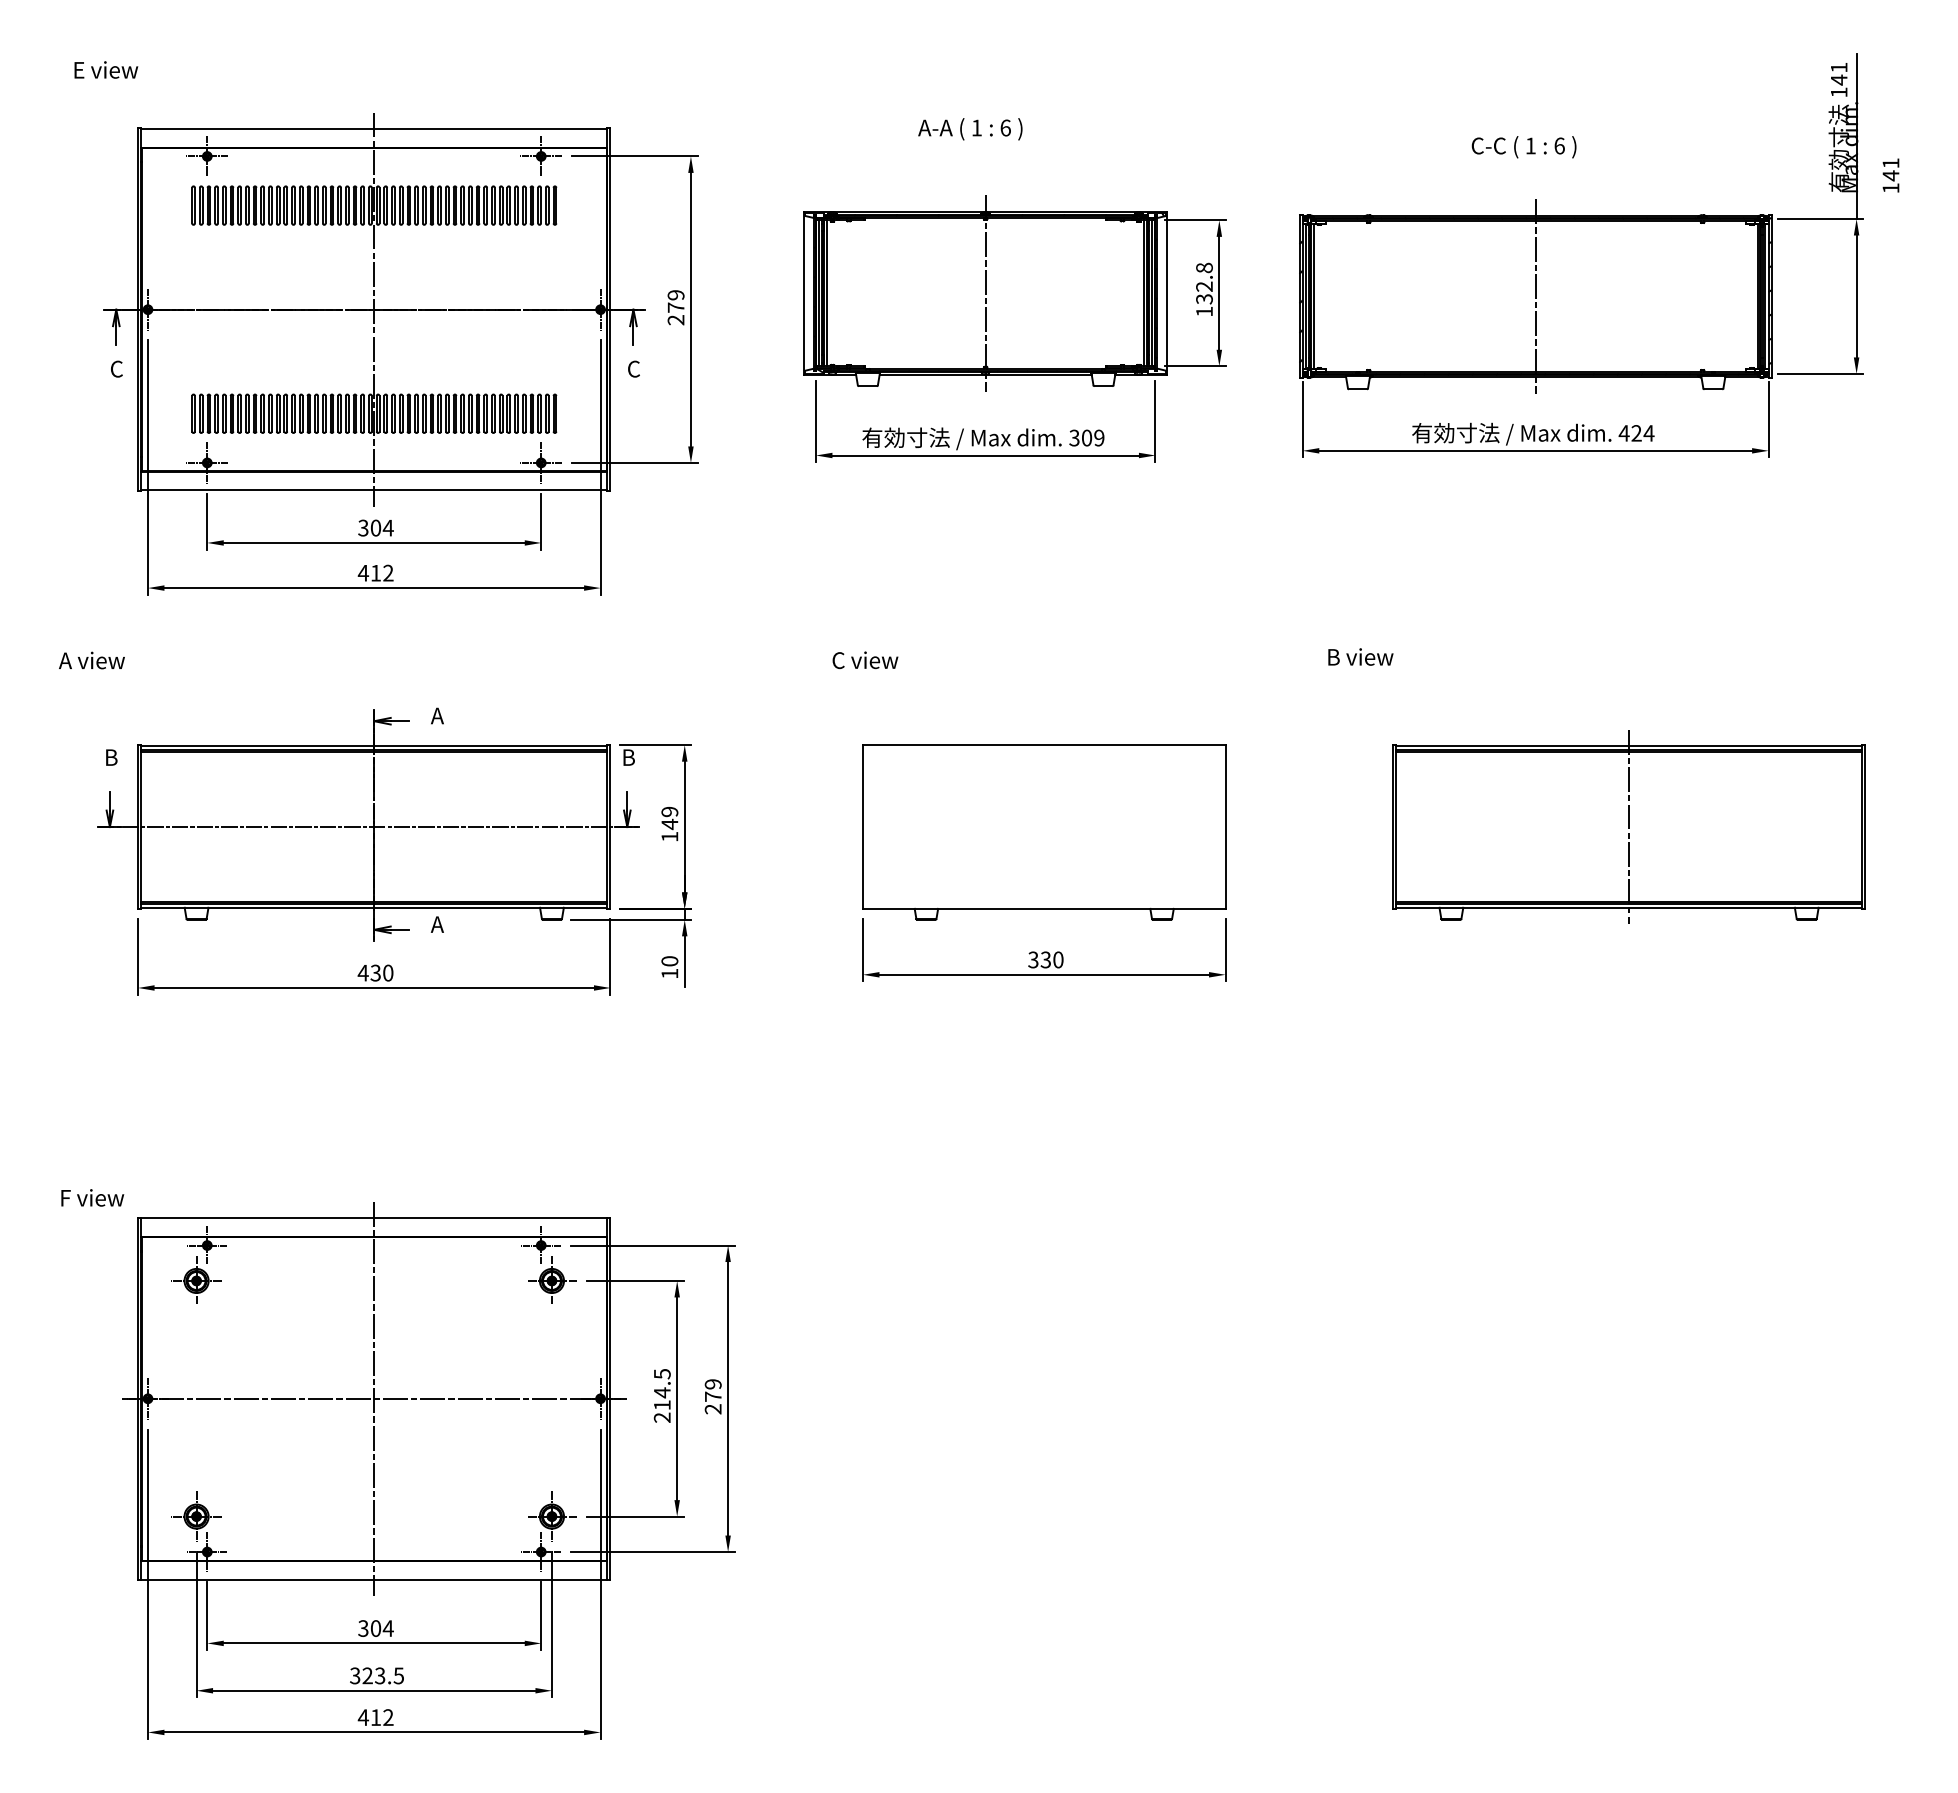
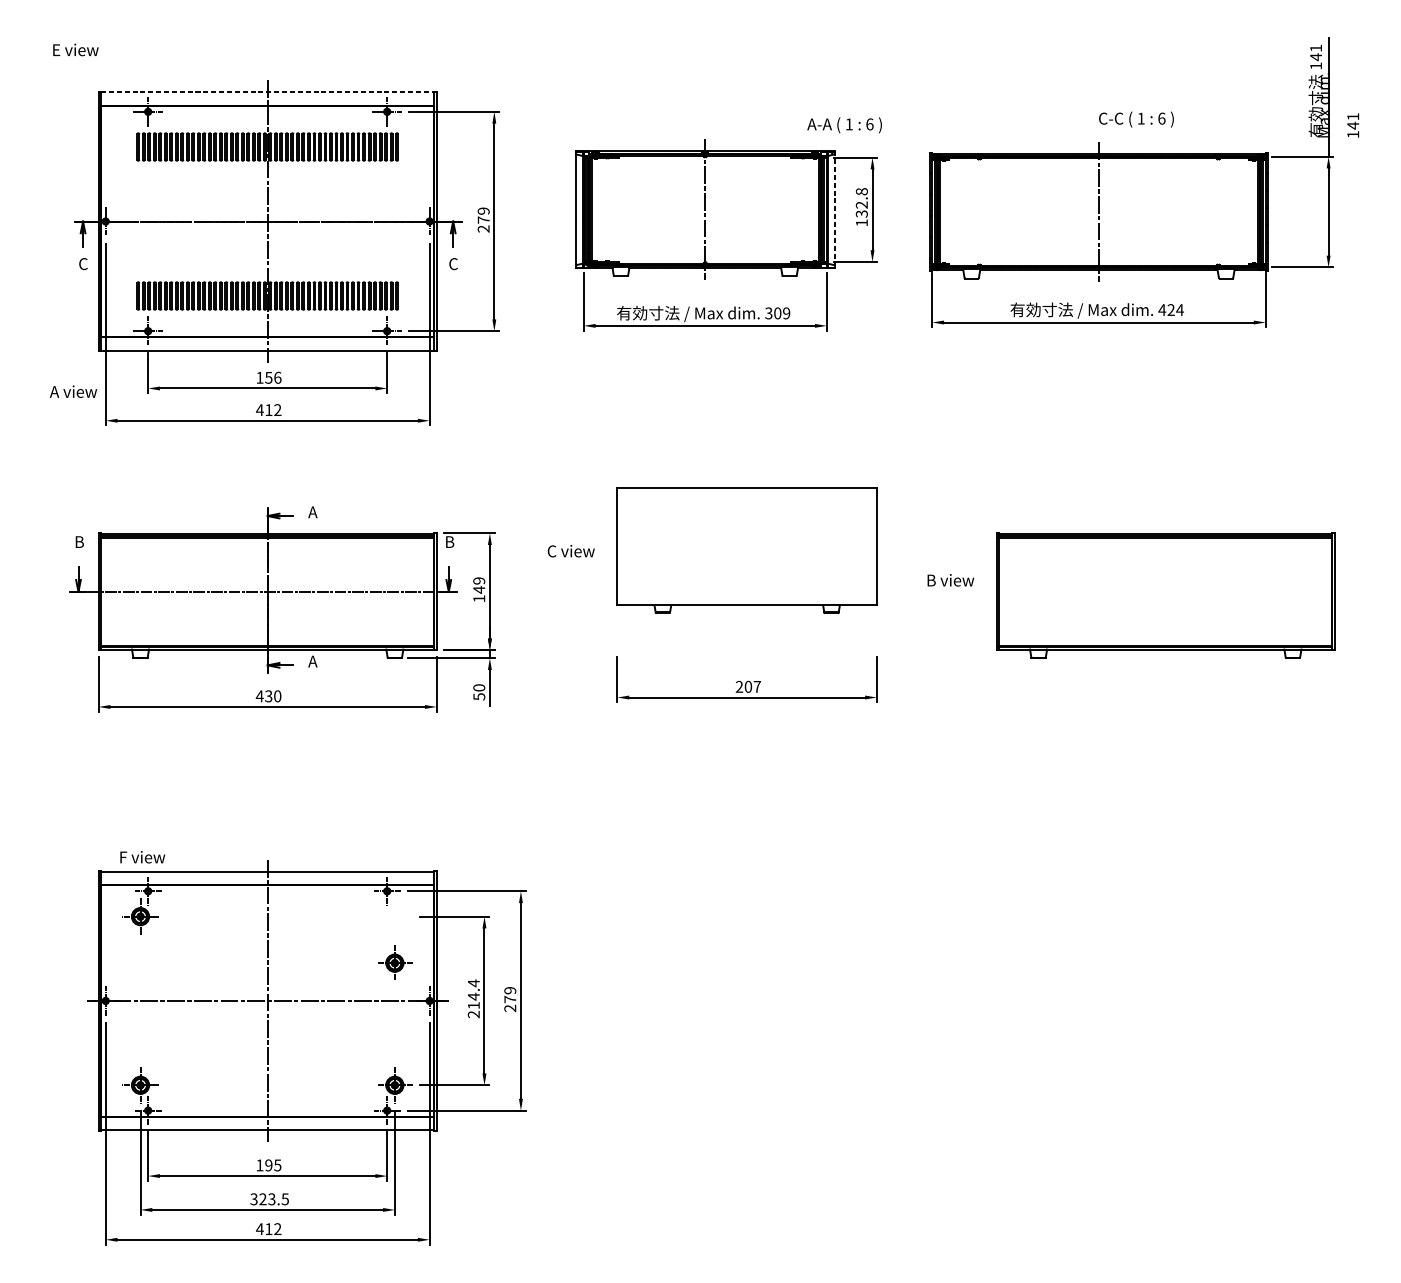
line: (374, 128) -> (267, 91), solid -> dashed
text: (970, 129) -> (844, 125), moved
text: (1523, 147) -> (1136, 119), moved
line: (1166, 293) -> (834, 209), solid -> dashed
text: (375, 527) -> (268, 377), 304 -> 156
text: (1360, 656) -> (950, 579), moved
text: (91, 660) -> (73, 391), moved
text: (865, 660) -> (571, 551), moved
line: (1629, 826) -> (1166, 591), removed
part: (1044, 832) -> (747, 550), moved
text: (1045, 959) -> (748, 686), 330 -> 207
text: (669, 973) -> (478, 696), 10 -> 50
text: (92, 1197) -> (142, 856), moved
part: (552, 1279) -> (395, 962), moved
text: (662, 1373) -> (473, 982), 214.5 -> 214.4
text: (375, 1628) -> (268, 1165), 304 -> 195

